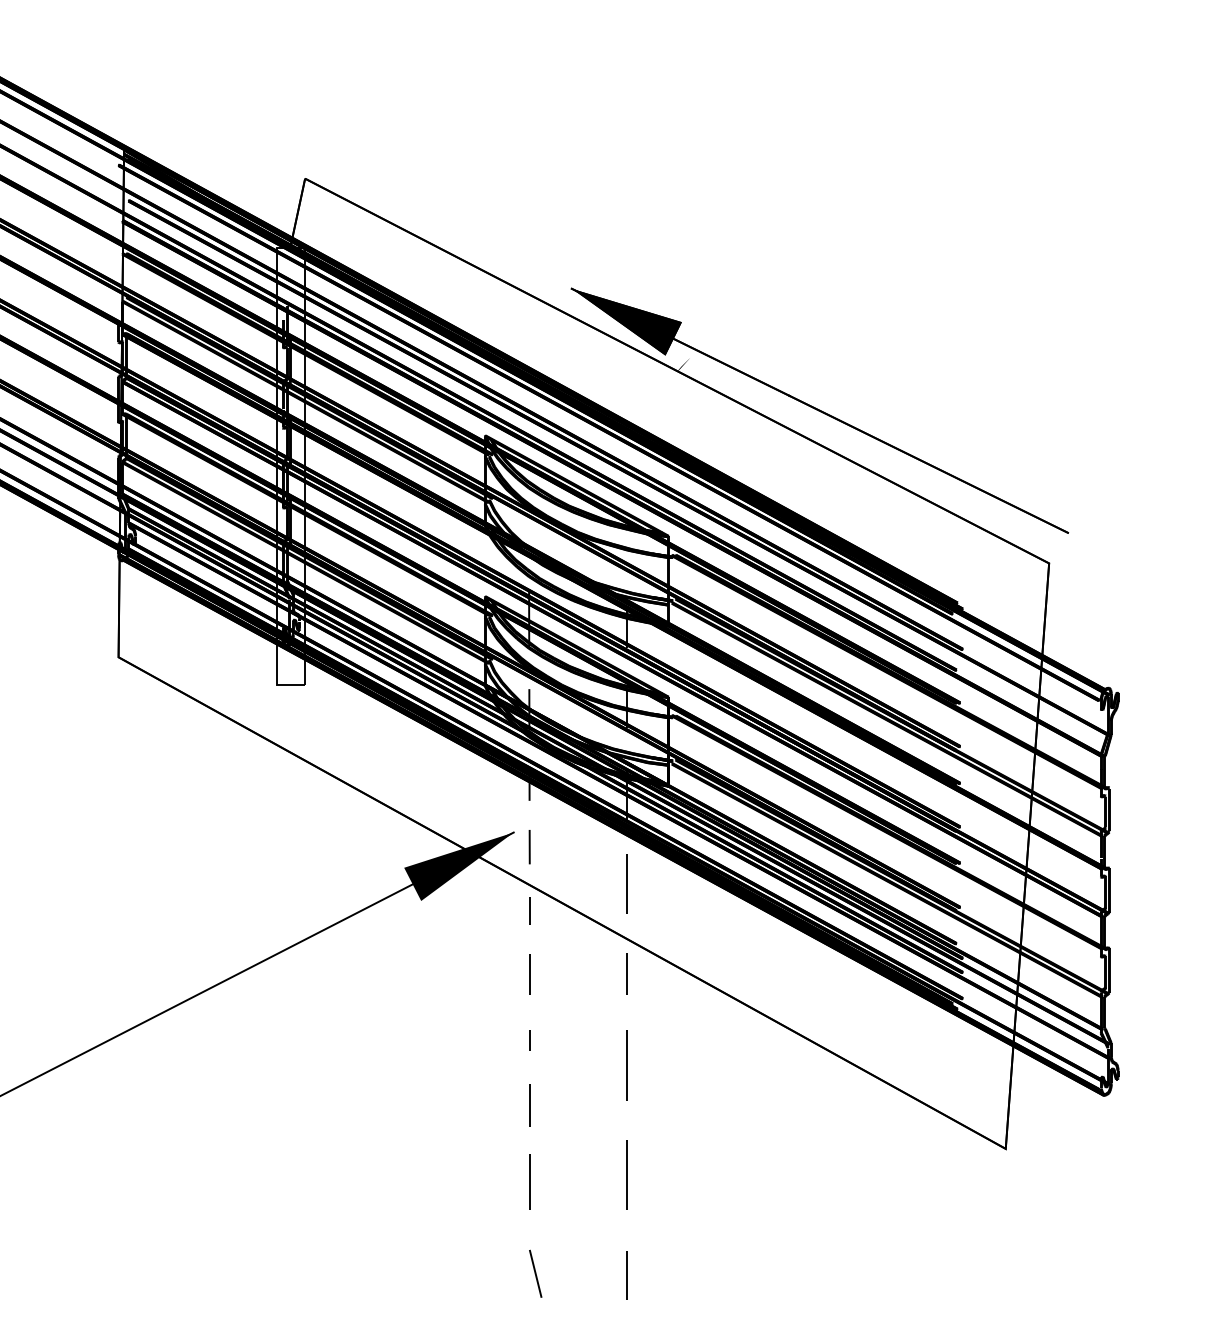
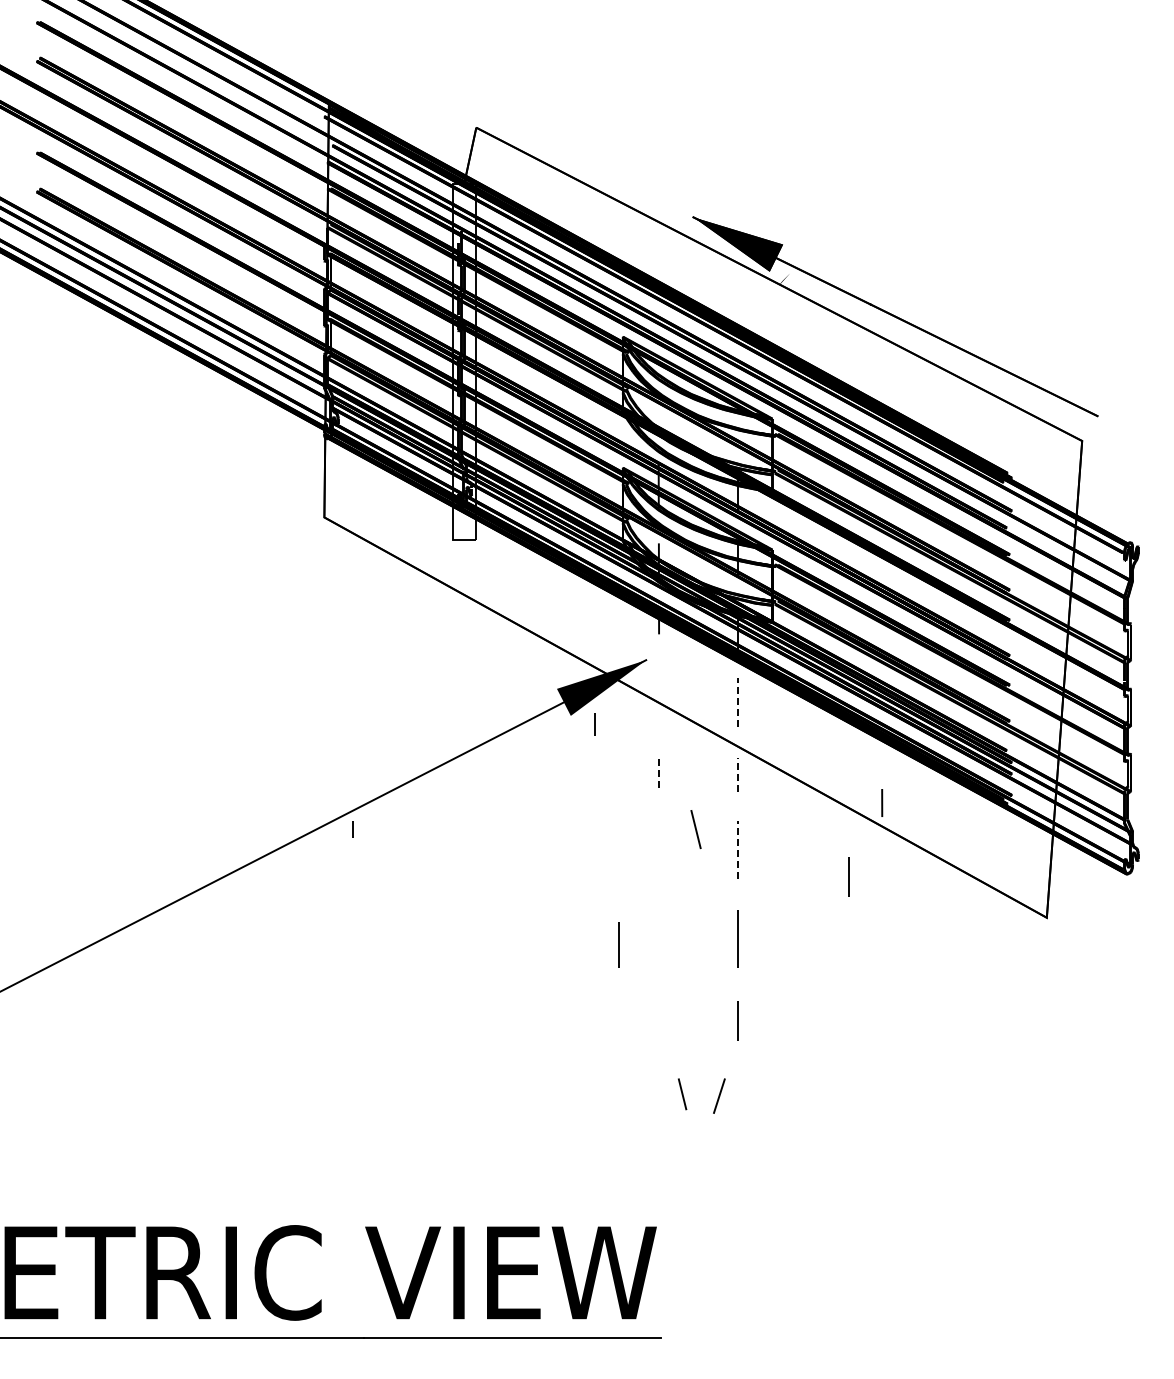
line: (530, 846) -> (882, 802), moved
line: (627, 883) -> (738, 701), solid -> dashed
line: (528, 911) -> (594, 724), moved
line: (627, 972) -> (738, 774), solid -> dashed
line: (530, 974) -> (659, 775), solid -> dashed
line: (528, 1040) -> (352, 829), moved
line: (627, 1065) -> (738, 849), solid -> dashed
line: (762, 1098) -> (848, 876), added
line: (528, 1105) -> (658, 882), removed
line: (528, 1181) -> (618, 944), moved
line: (535, 1273) -> (695, 829), moved

